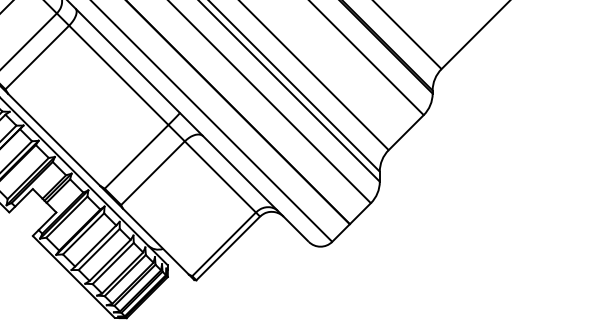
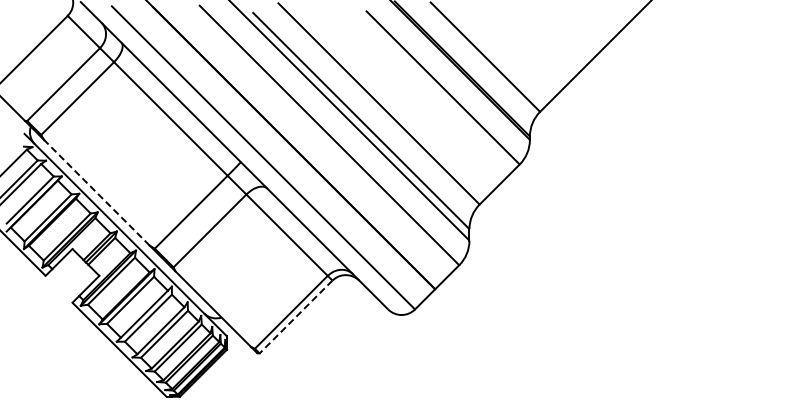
line: (53, 139) -> (96, 192), solid -> dashed
line: (228, 248) -> (296, 317), solid -> dashed

